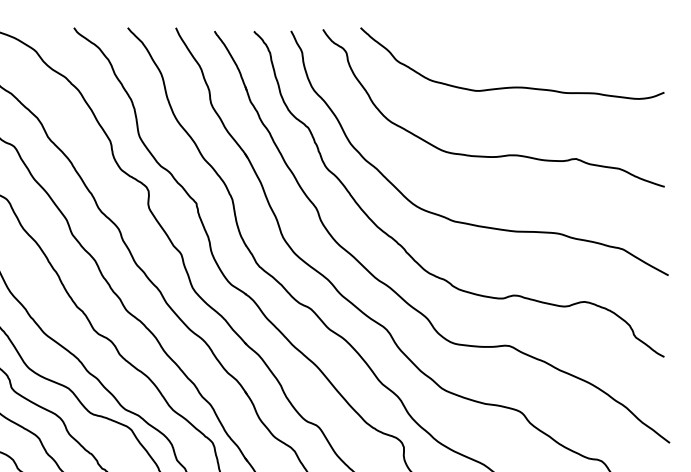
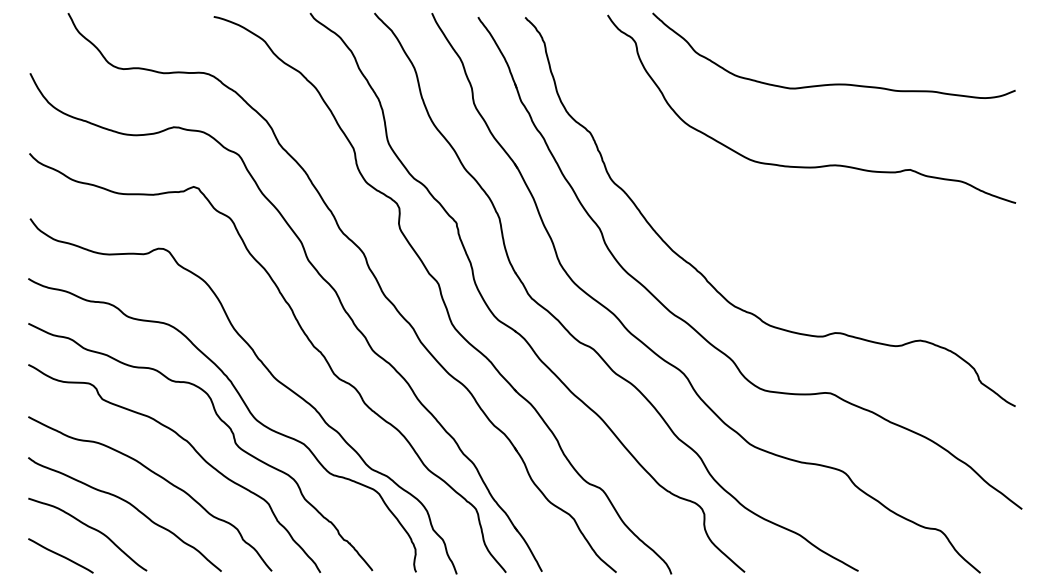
curve: (469, 223) -> (782, 246), removed

